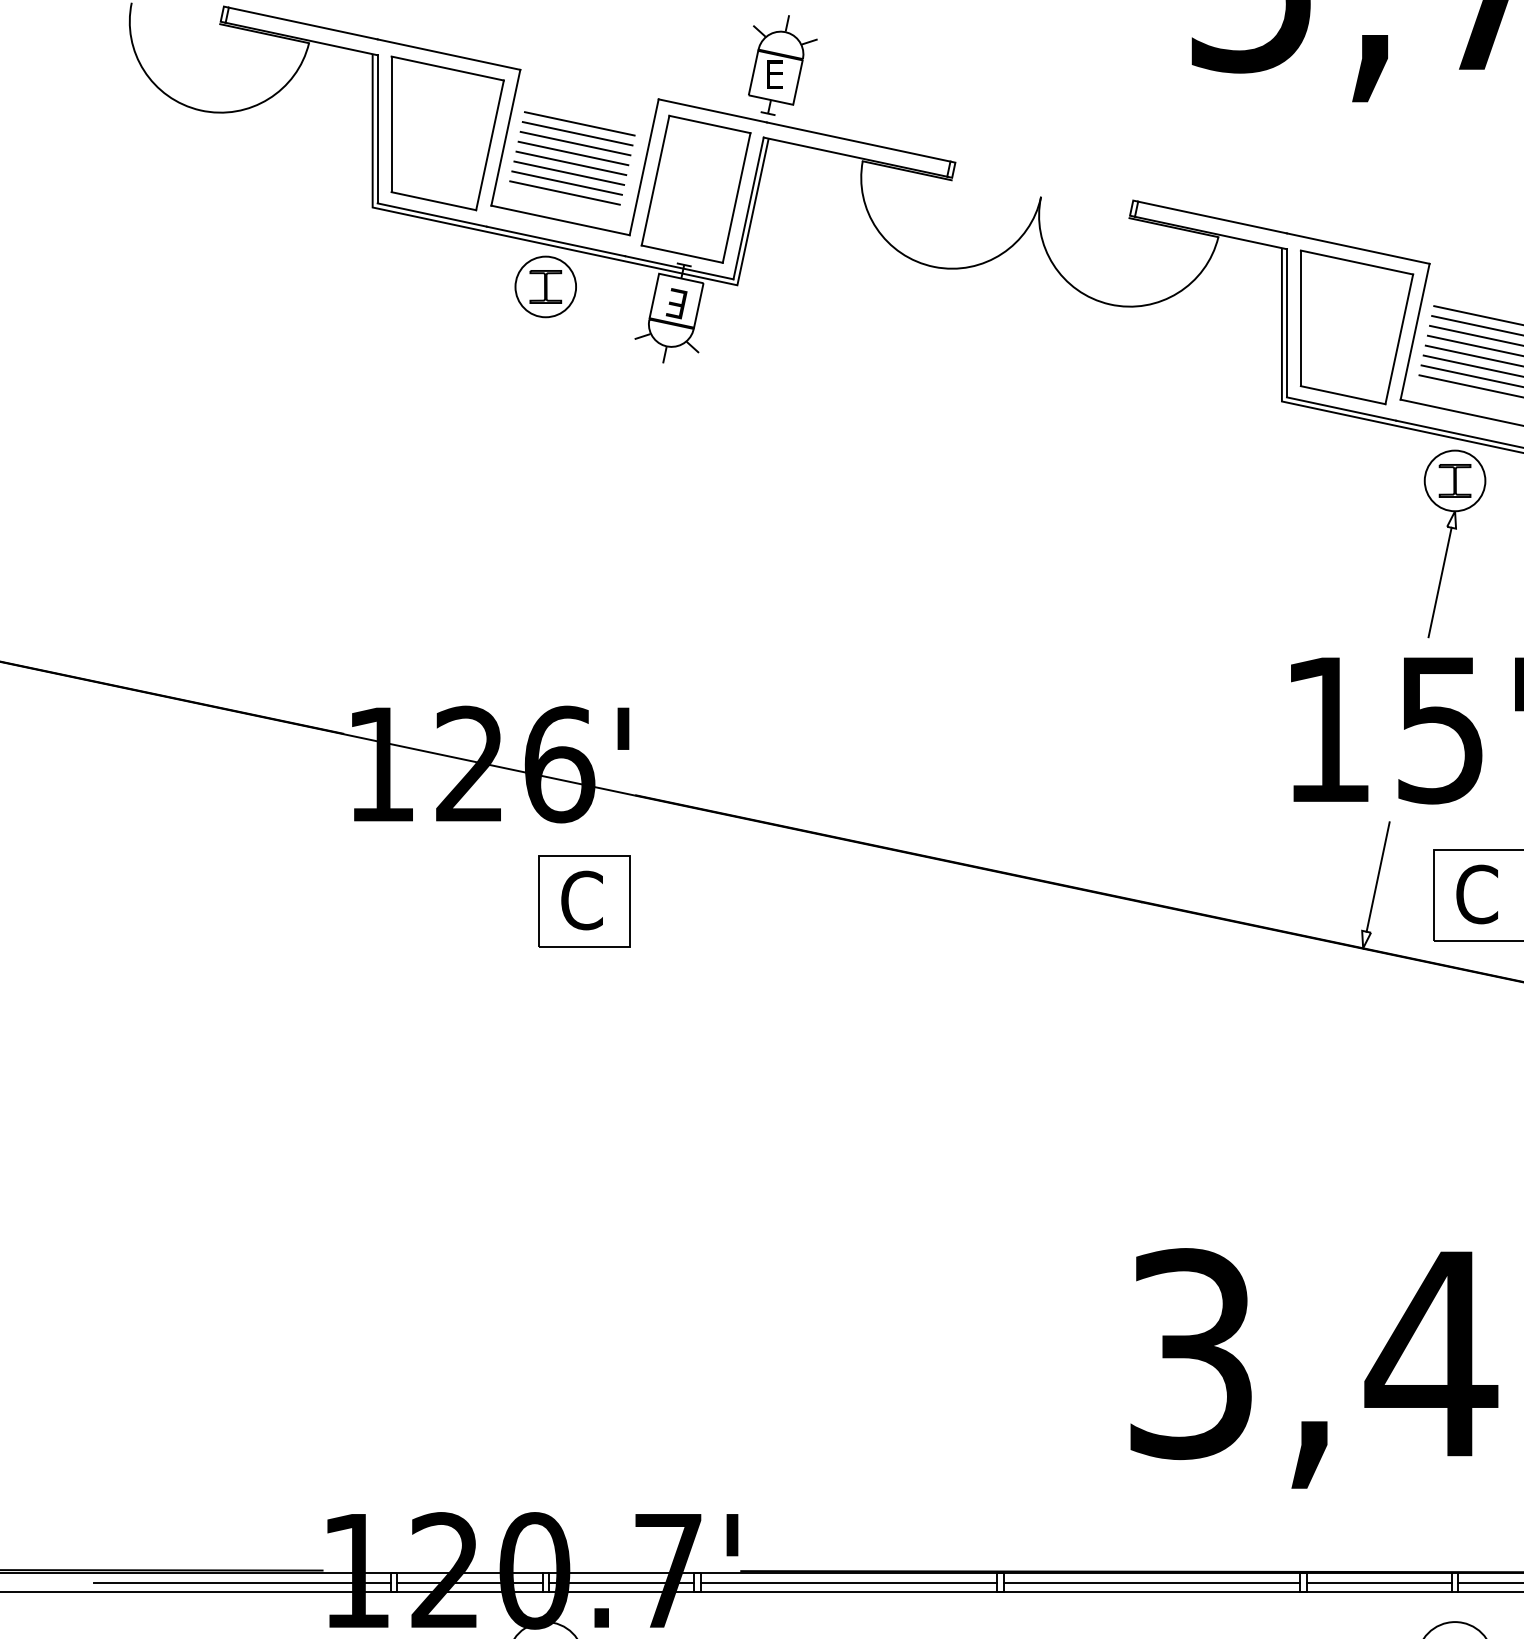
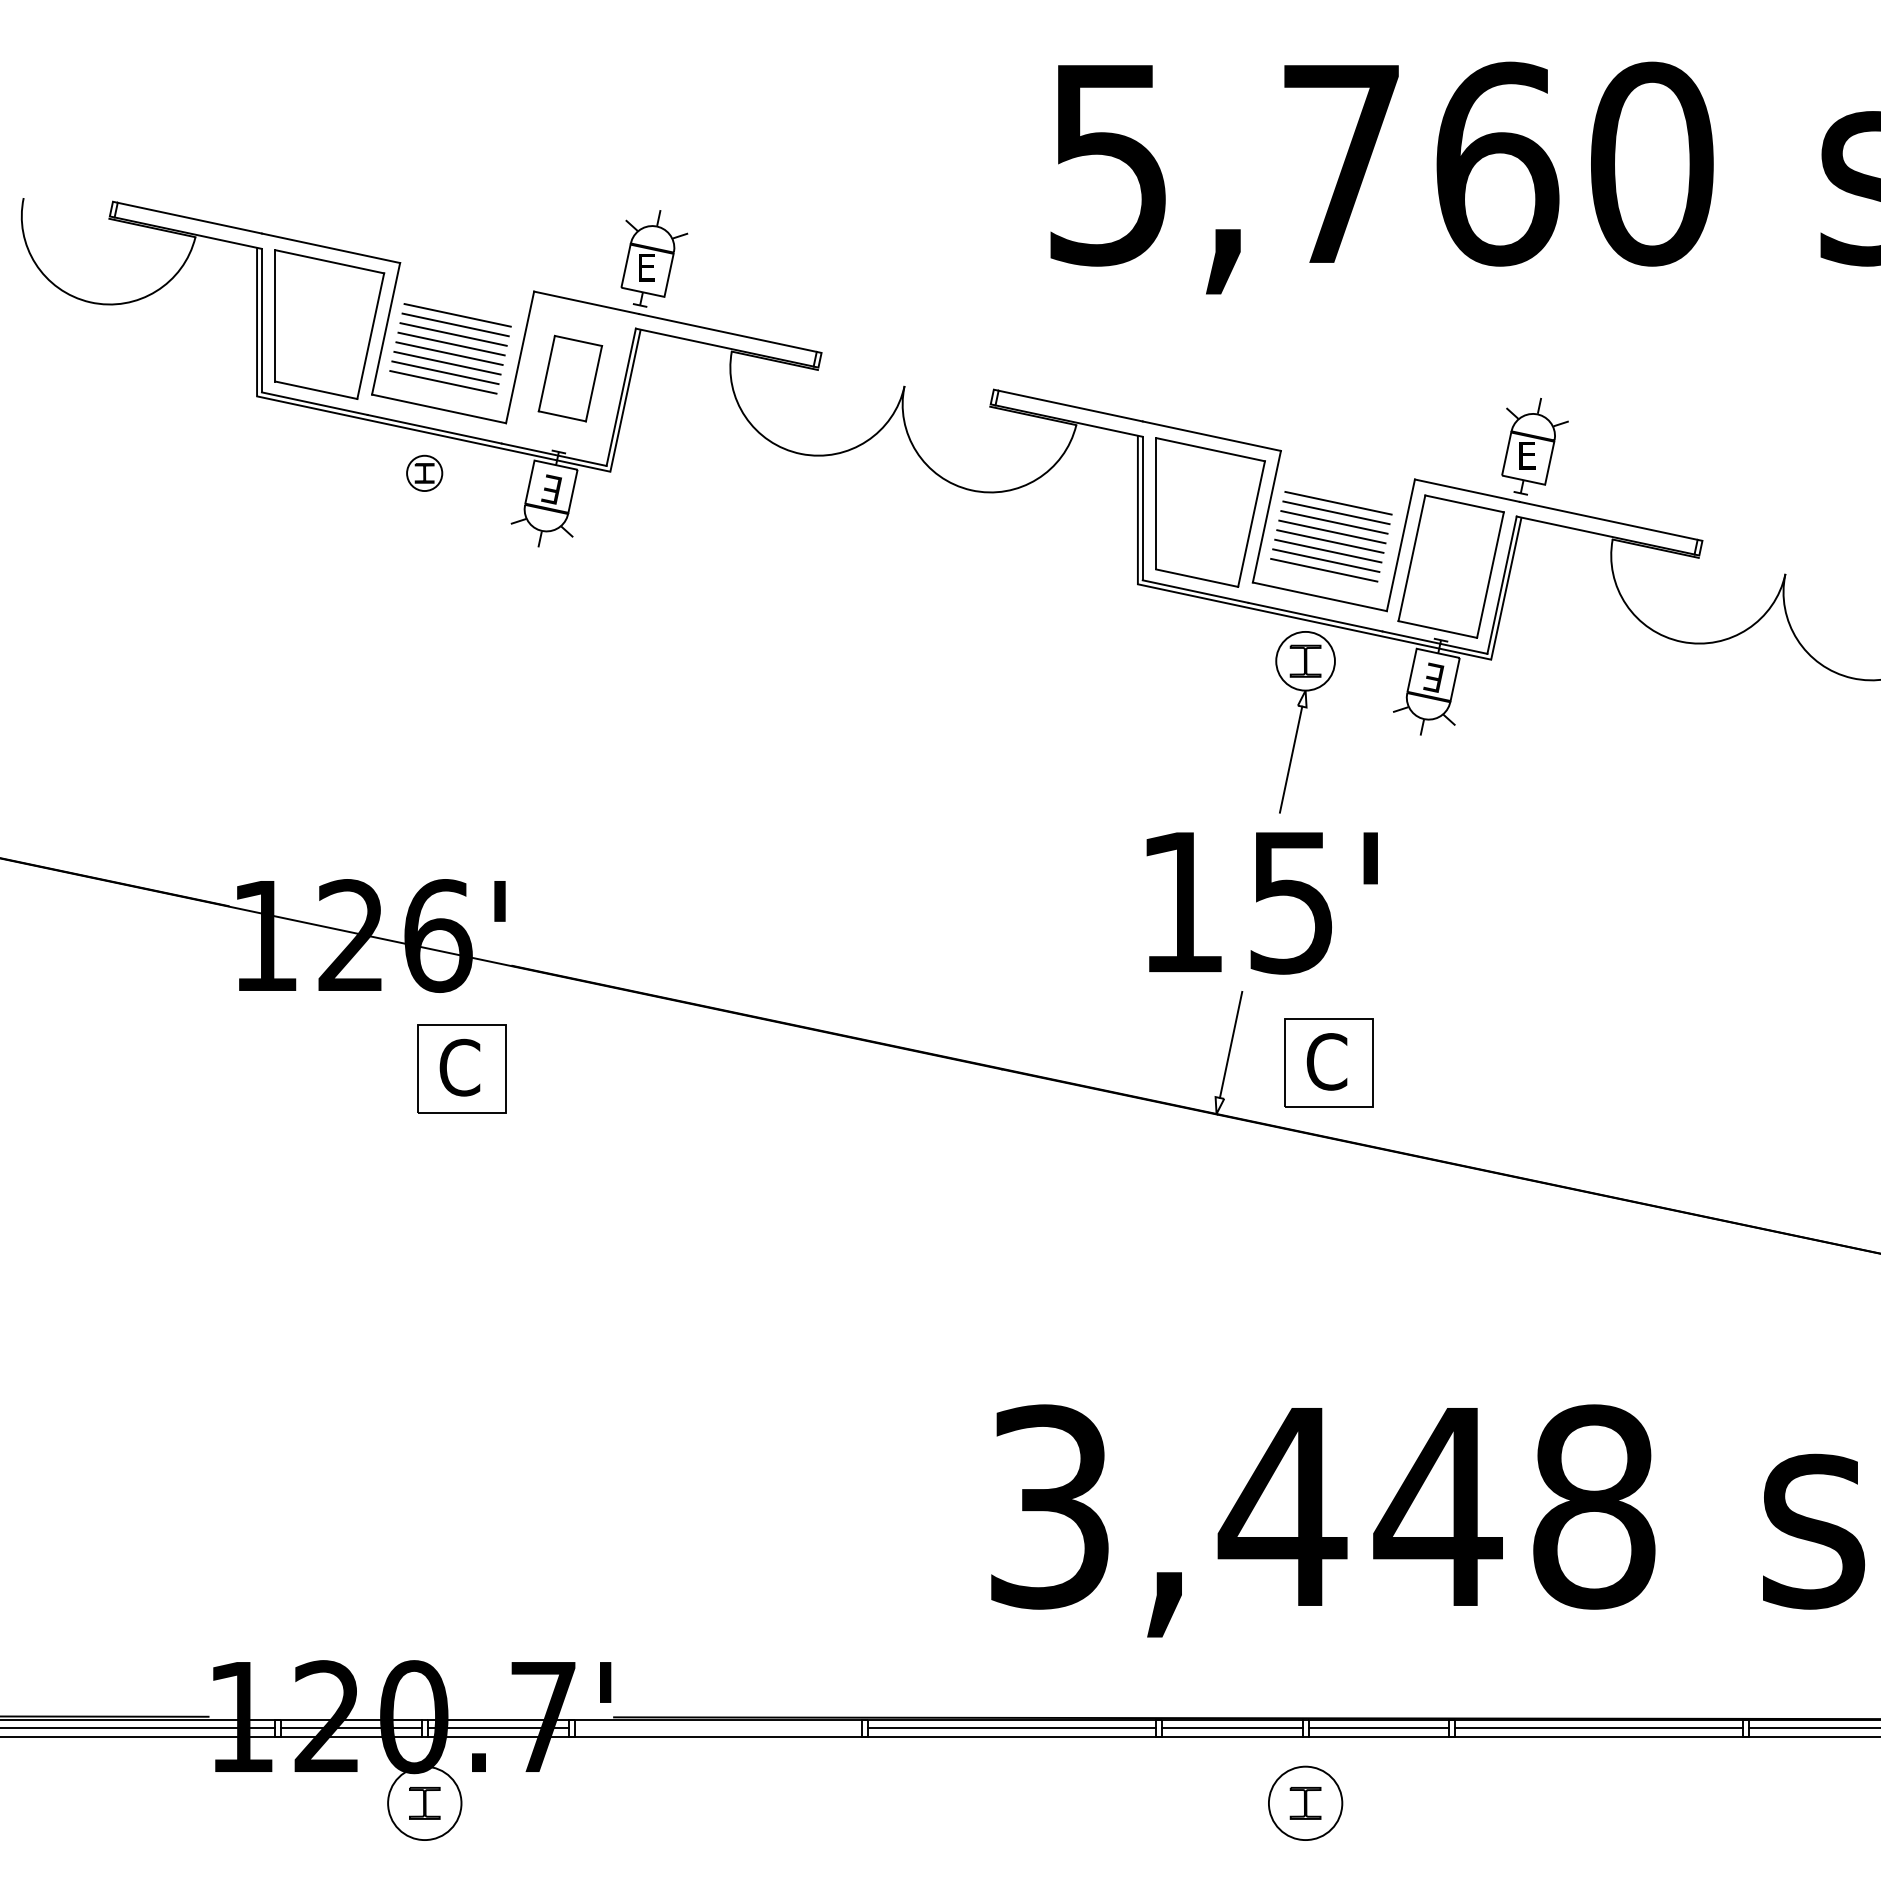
part: (696, 189) -> (570, 378), size x0.6
part: (545, 287) -> (424, 473), size x0.6
line: (849, 1582) -> (718, 1728), removed

